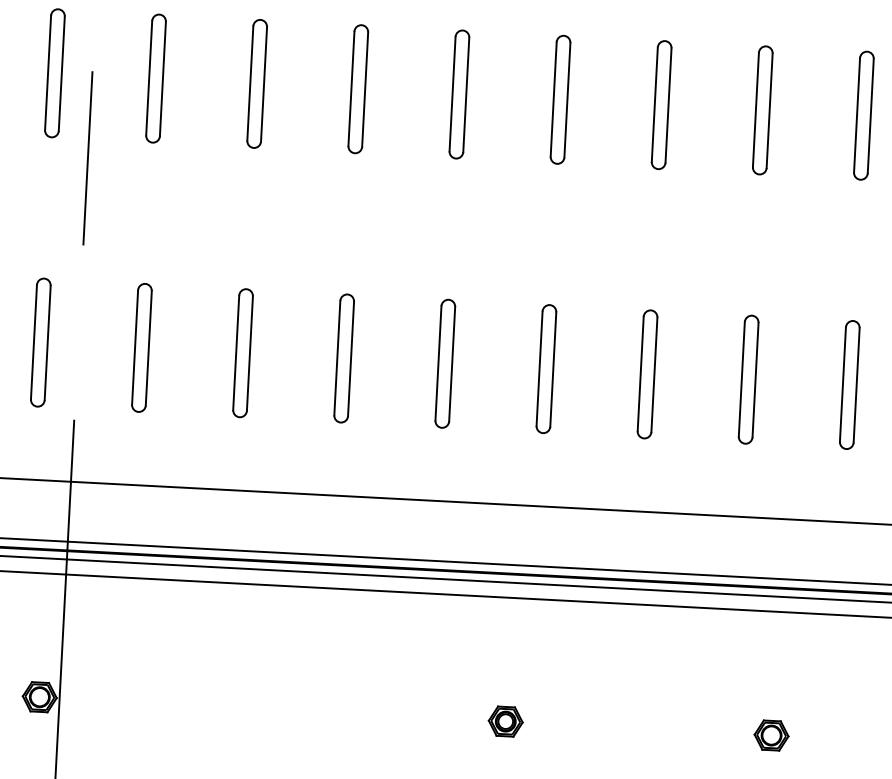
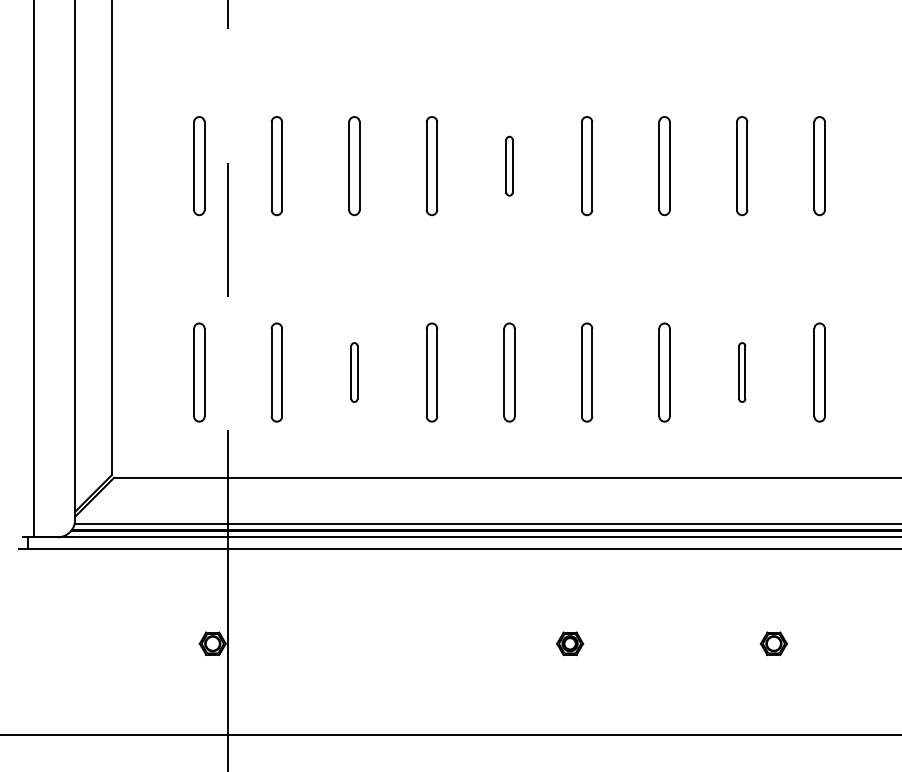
part: (459, 95) -> (509, 166), size x0.6
part: (243, 353) -> (354, 372), size x0.6
part: (749, 379) -> (742, 372), size x0.6

